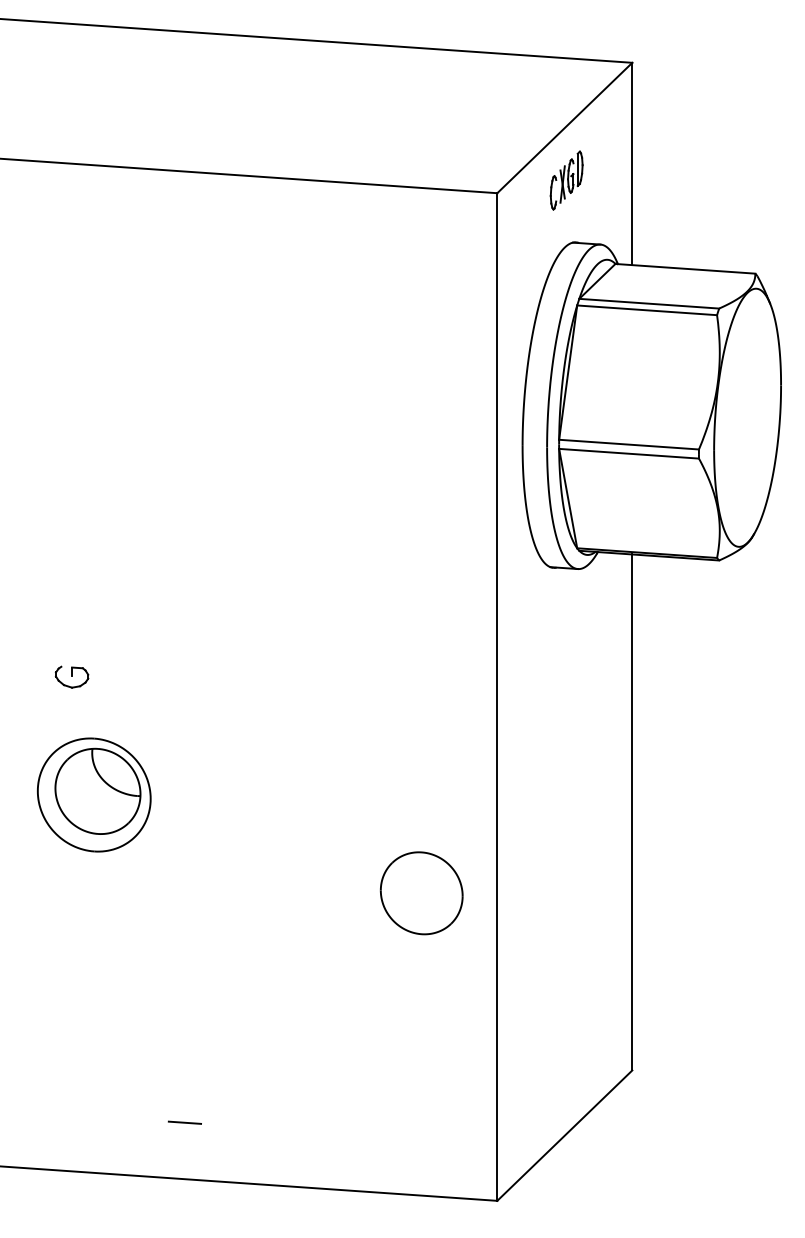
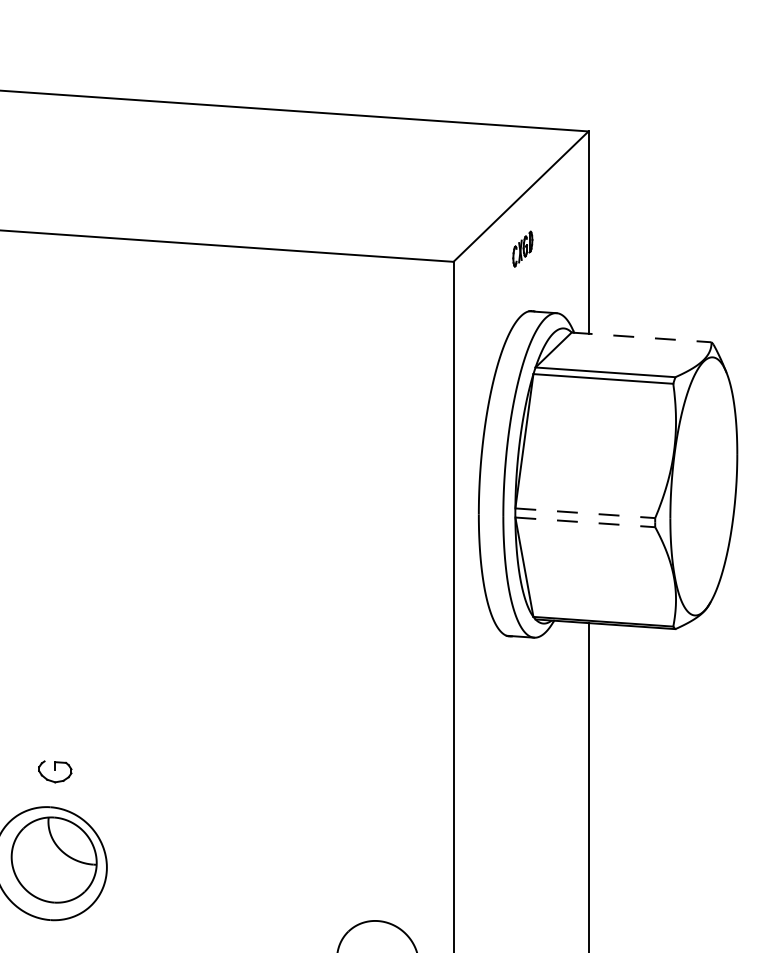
part: (566, 180) -> (522, 249), size x0.6
line: (685, 268) -> (641, 337), solid -> dashed
line: (629, 444) -> (585, 513), solid -> dashed
line: (629, 453) -> (585, 522), solid -> dashed
part: (71, 676) -> (54, 771), moved

